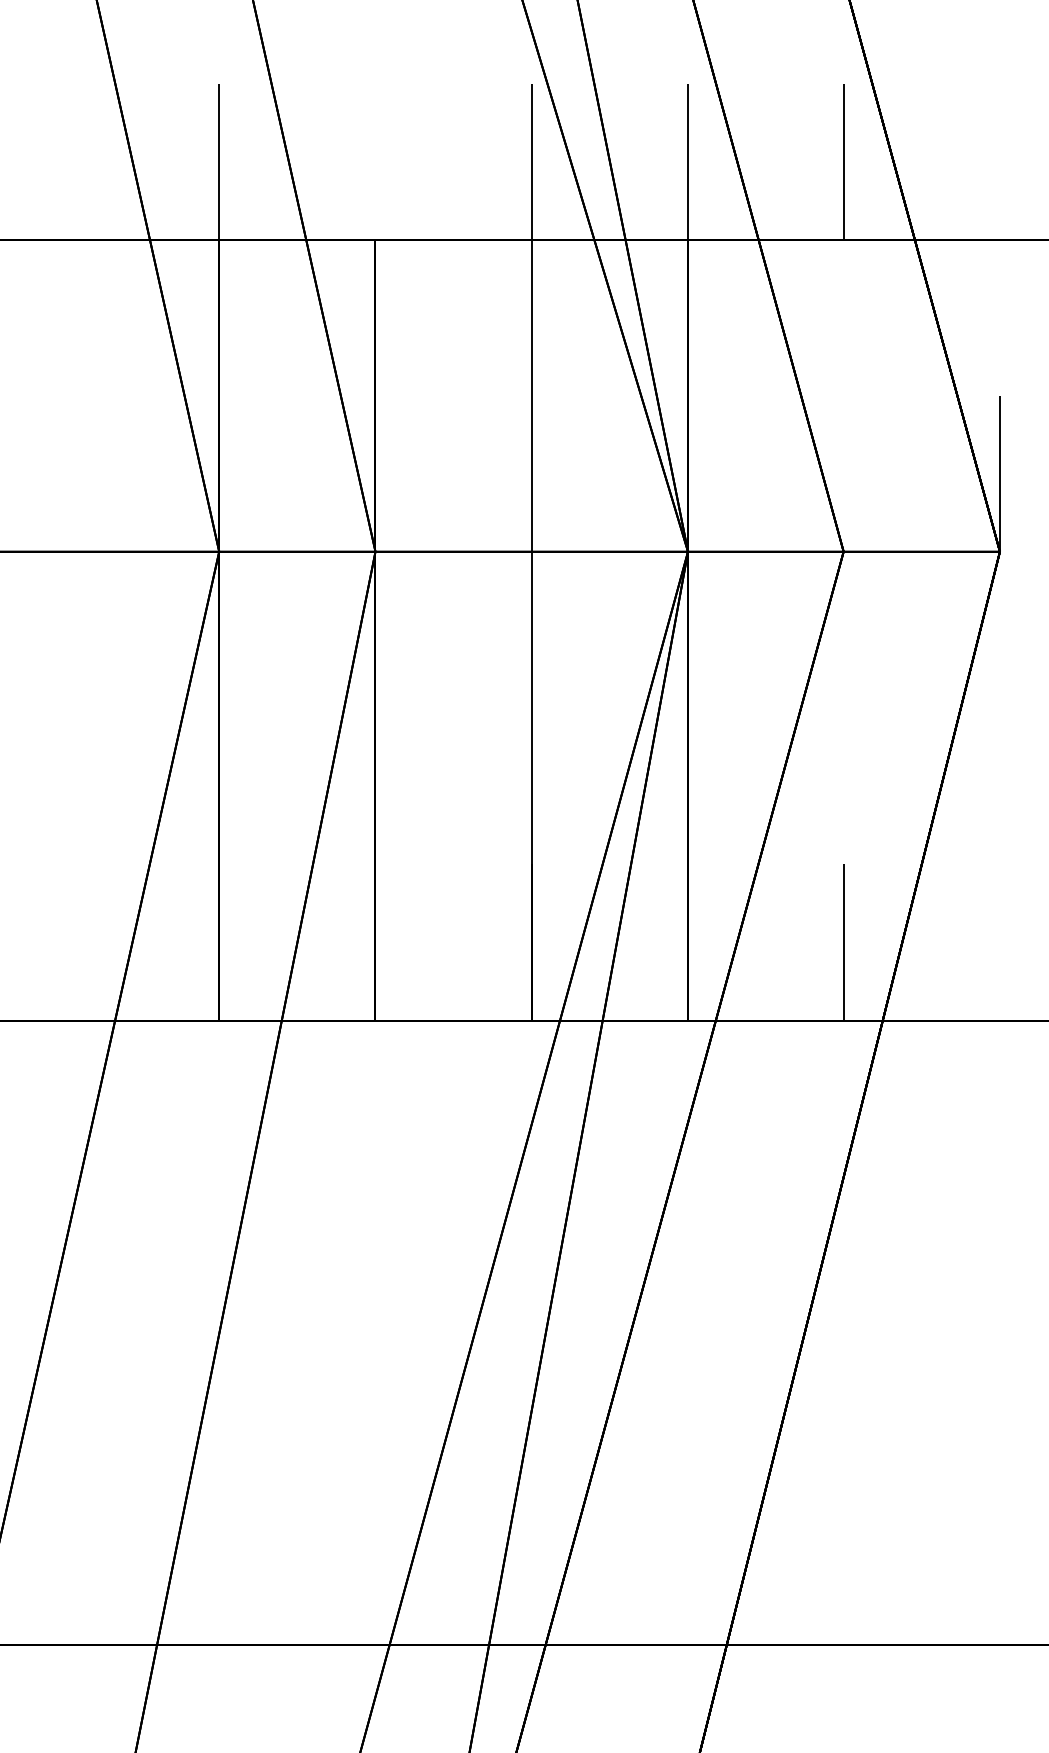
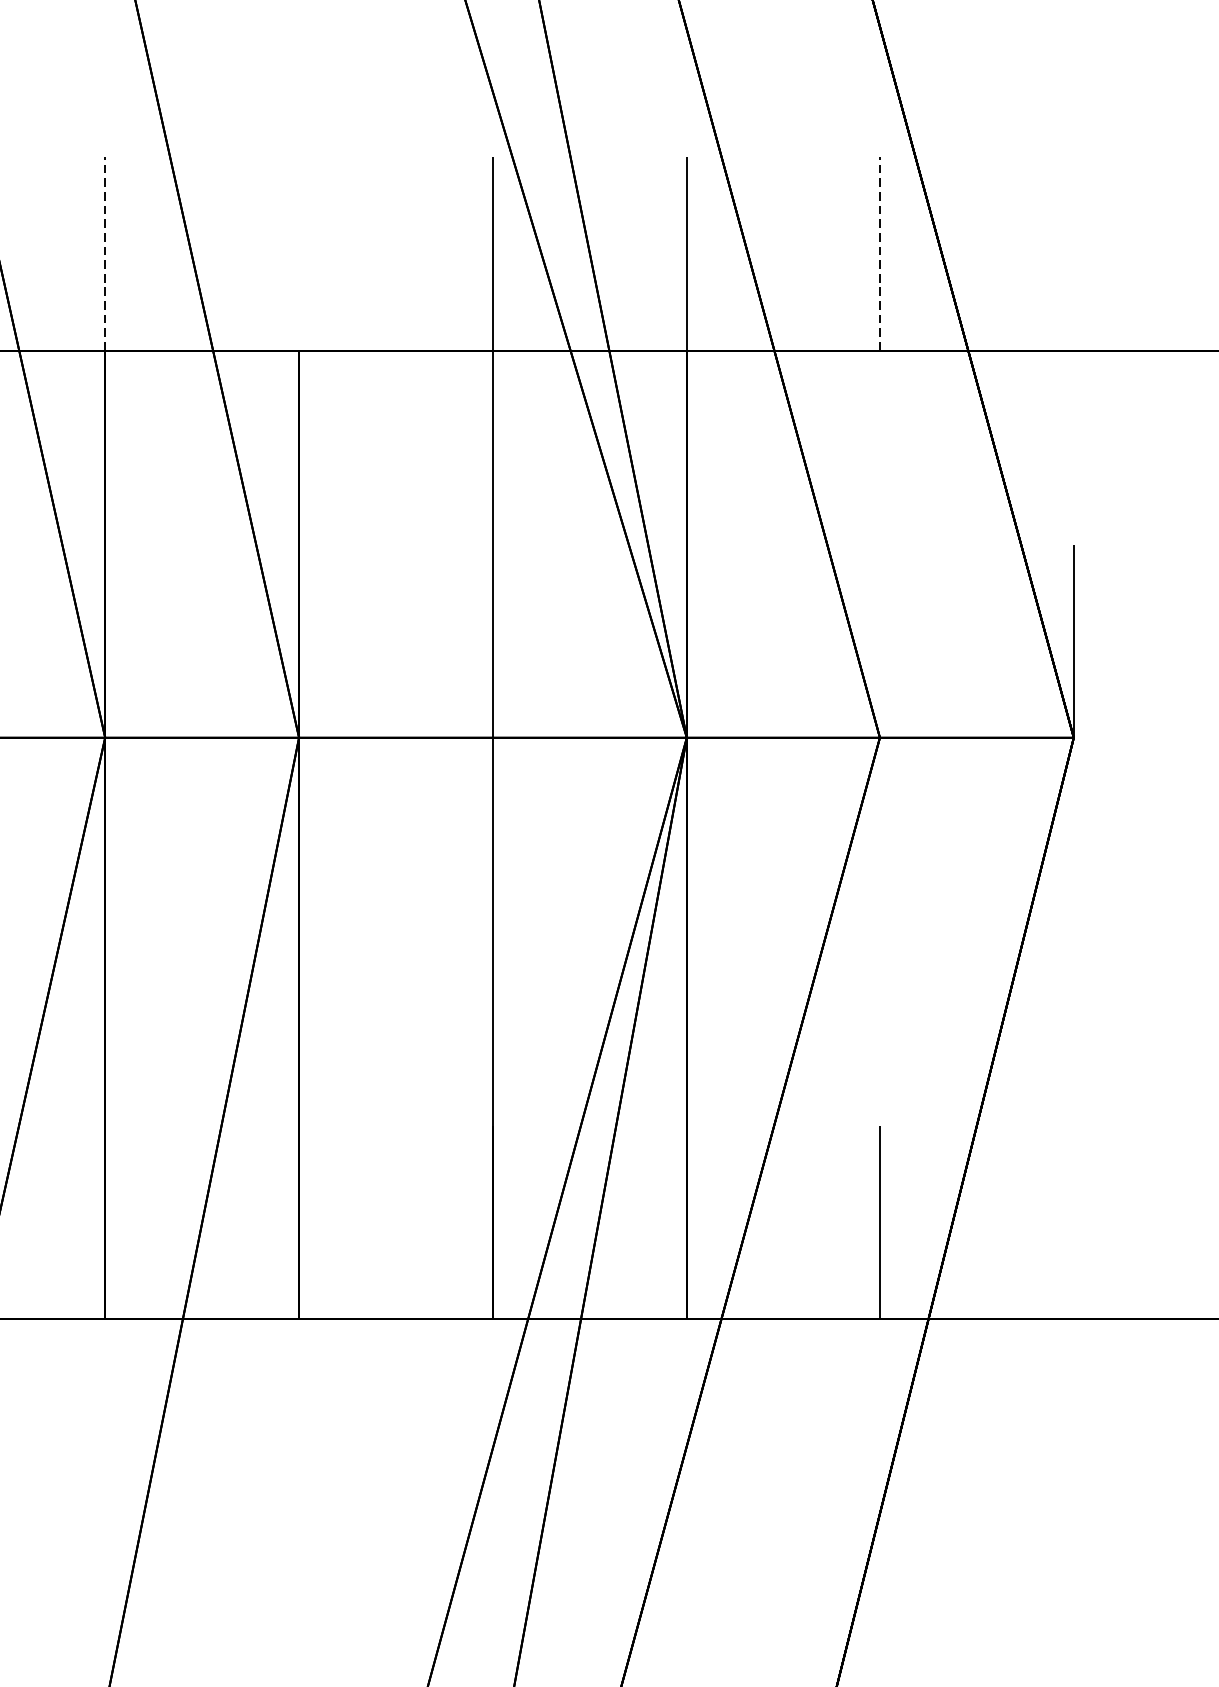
line: (219, 161) -> (105, 253), solid -> dashed
line: (843, 161) -> (879, 253), solid -> dashed

